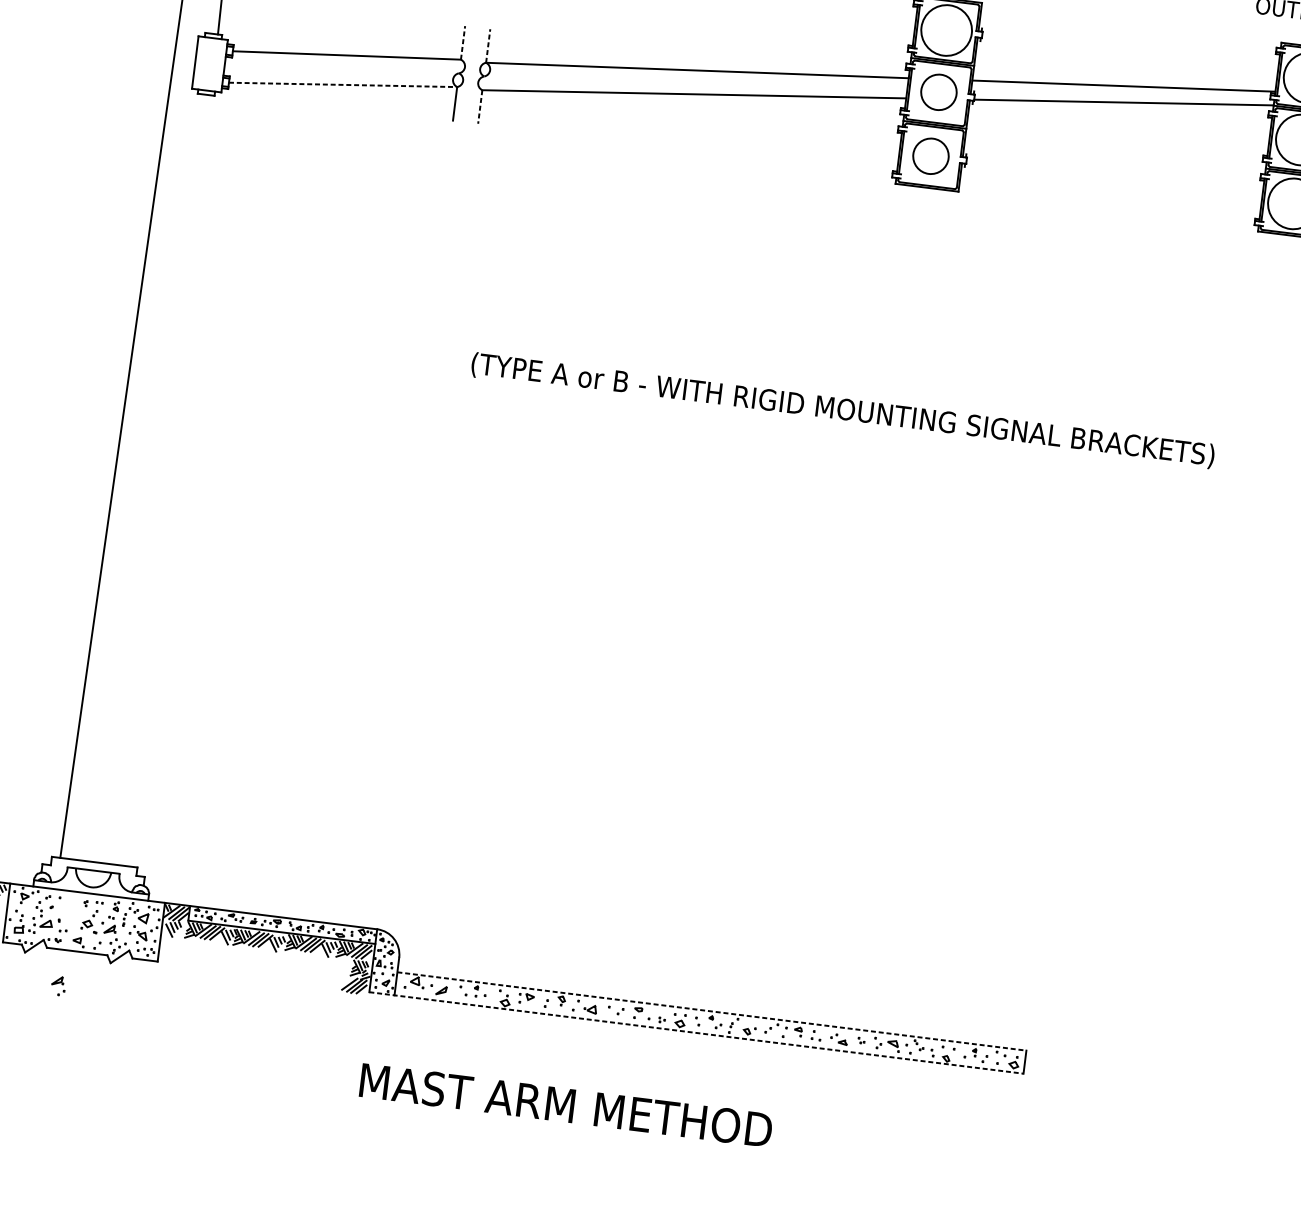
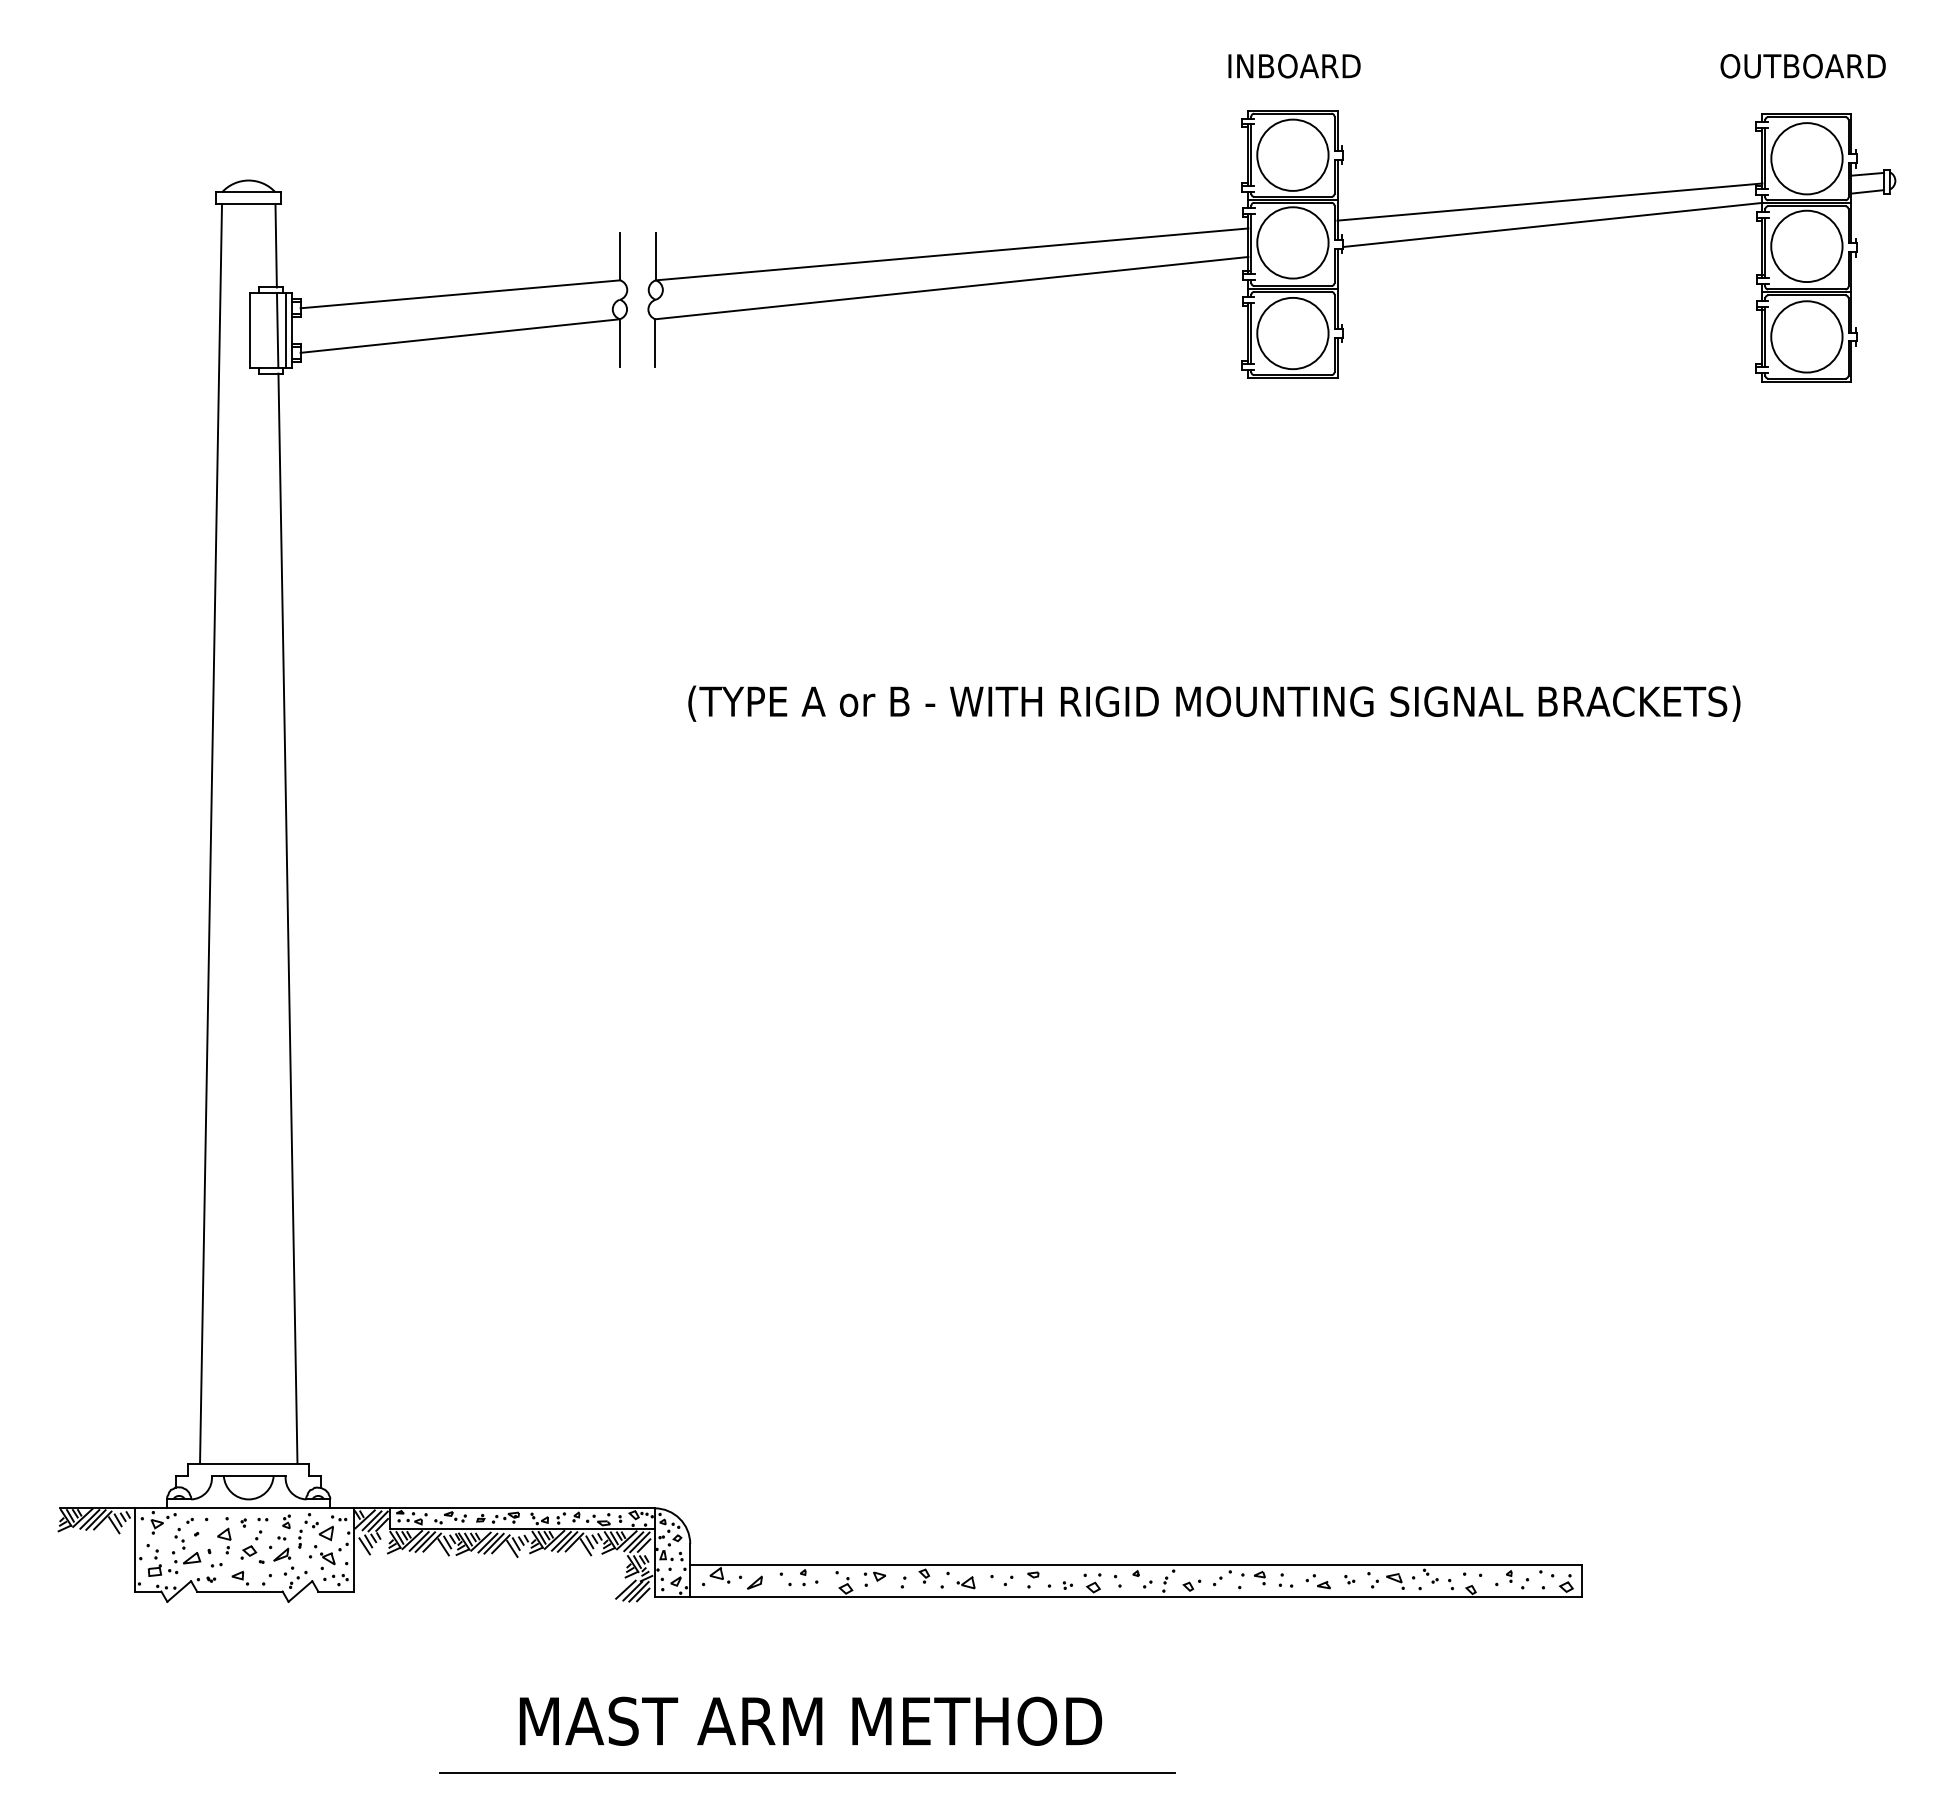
line: (463, 42) -> (620, 256), dashed -> solid
line: (487, 45) -> (655, 256), dashed -> solid
line: (214, 64) -> (277, 330), added
line: (220, 65) -> (285, 330), added
line: (343, 85) -> (460, 336), dashed -> solid
circle: (938, 92) -> (1292, 242), size x1.43
line: (480, 107) -> (655, 343), dashed -> solid
circle: (930, 156) -> (1292, 333), size x1.43
line: (169, 480) -> (287, 918), added
part: (71, 910) -> (224, 1535), added
part: (58, 985) -> (219, 1642), removed
line: (711, 1011) -> (1135, 1564), dashed -> solid
line: (696, 1033) -> (1118, 1597), dashed -> solid
text: (565, 1104) -> (810, 1720), moved
line: (461, 1129) -> (807, 1773), added

